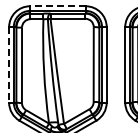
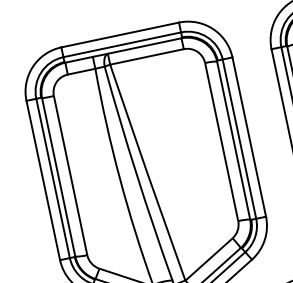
line: (57, 6) -> (119, 35), dashed -> solid
line: (9, 64) -> (43, 179), dashed -> solid

